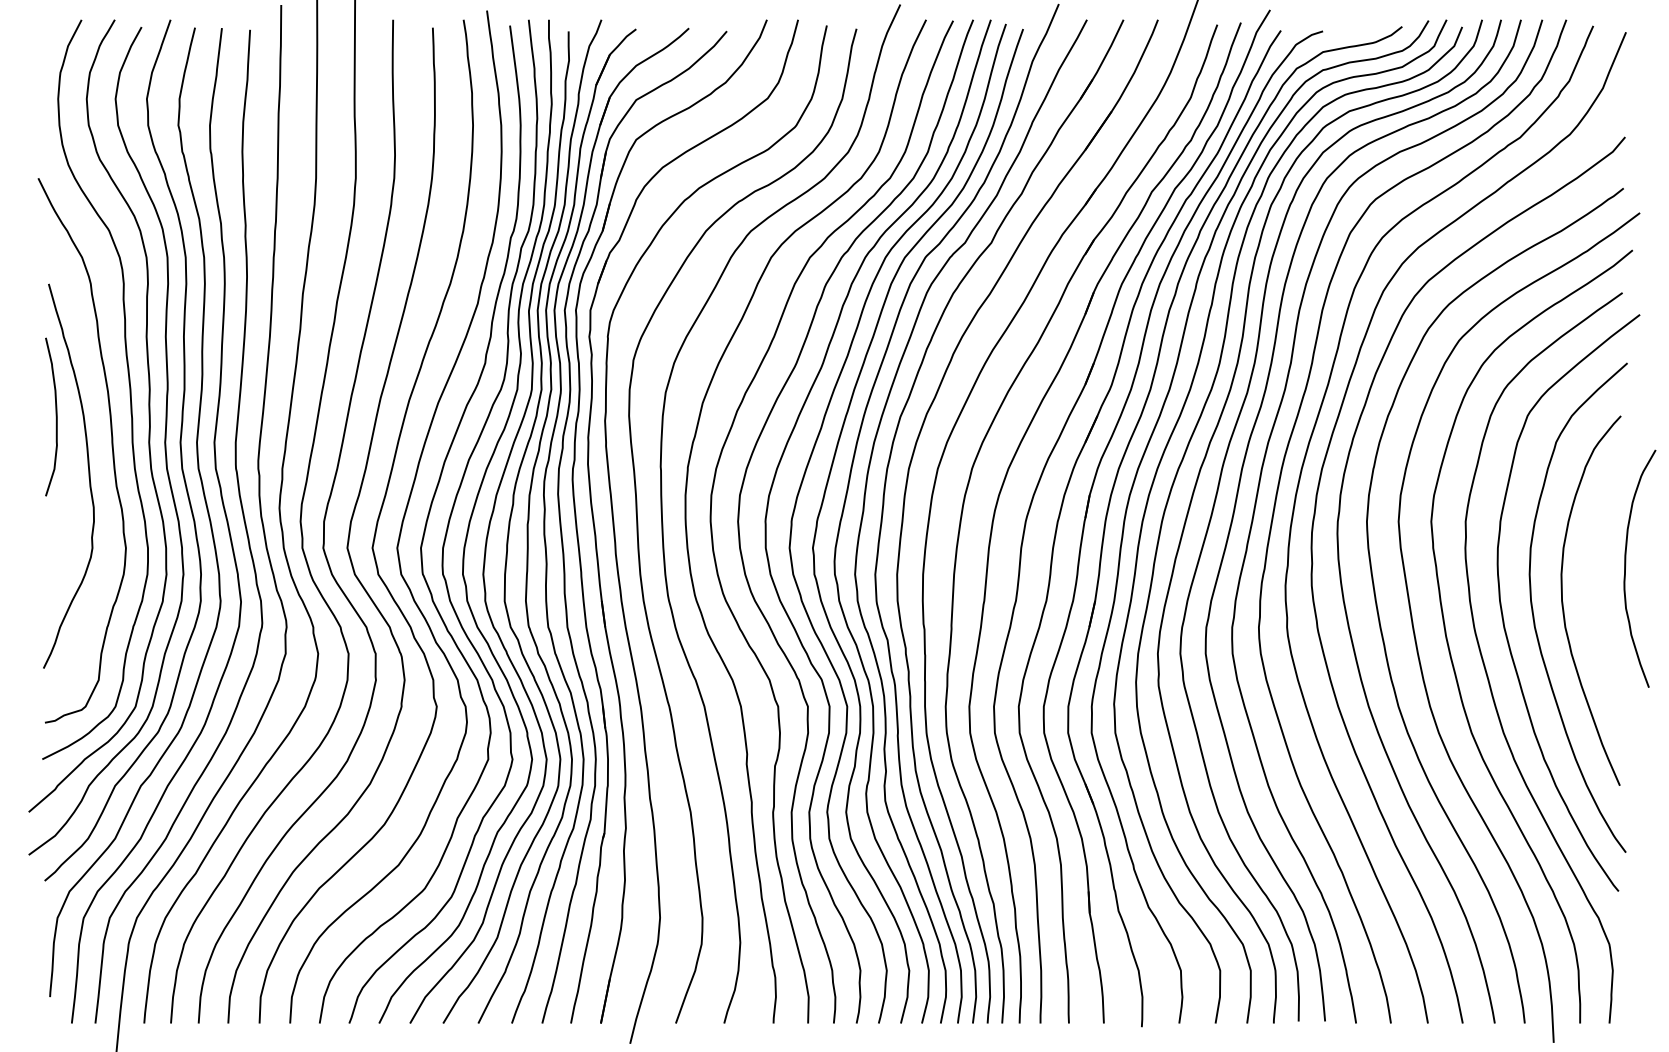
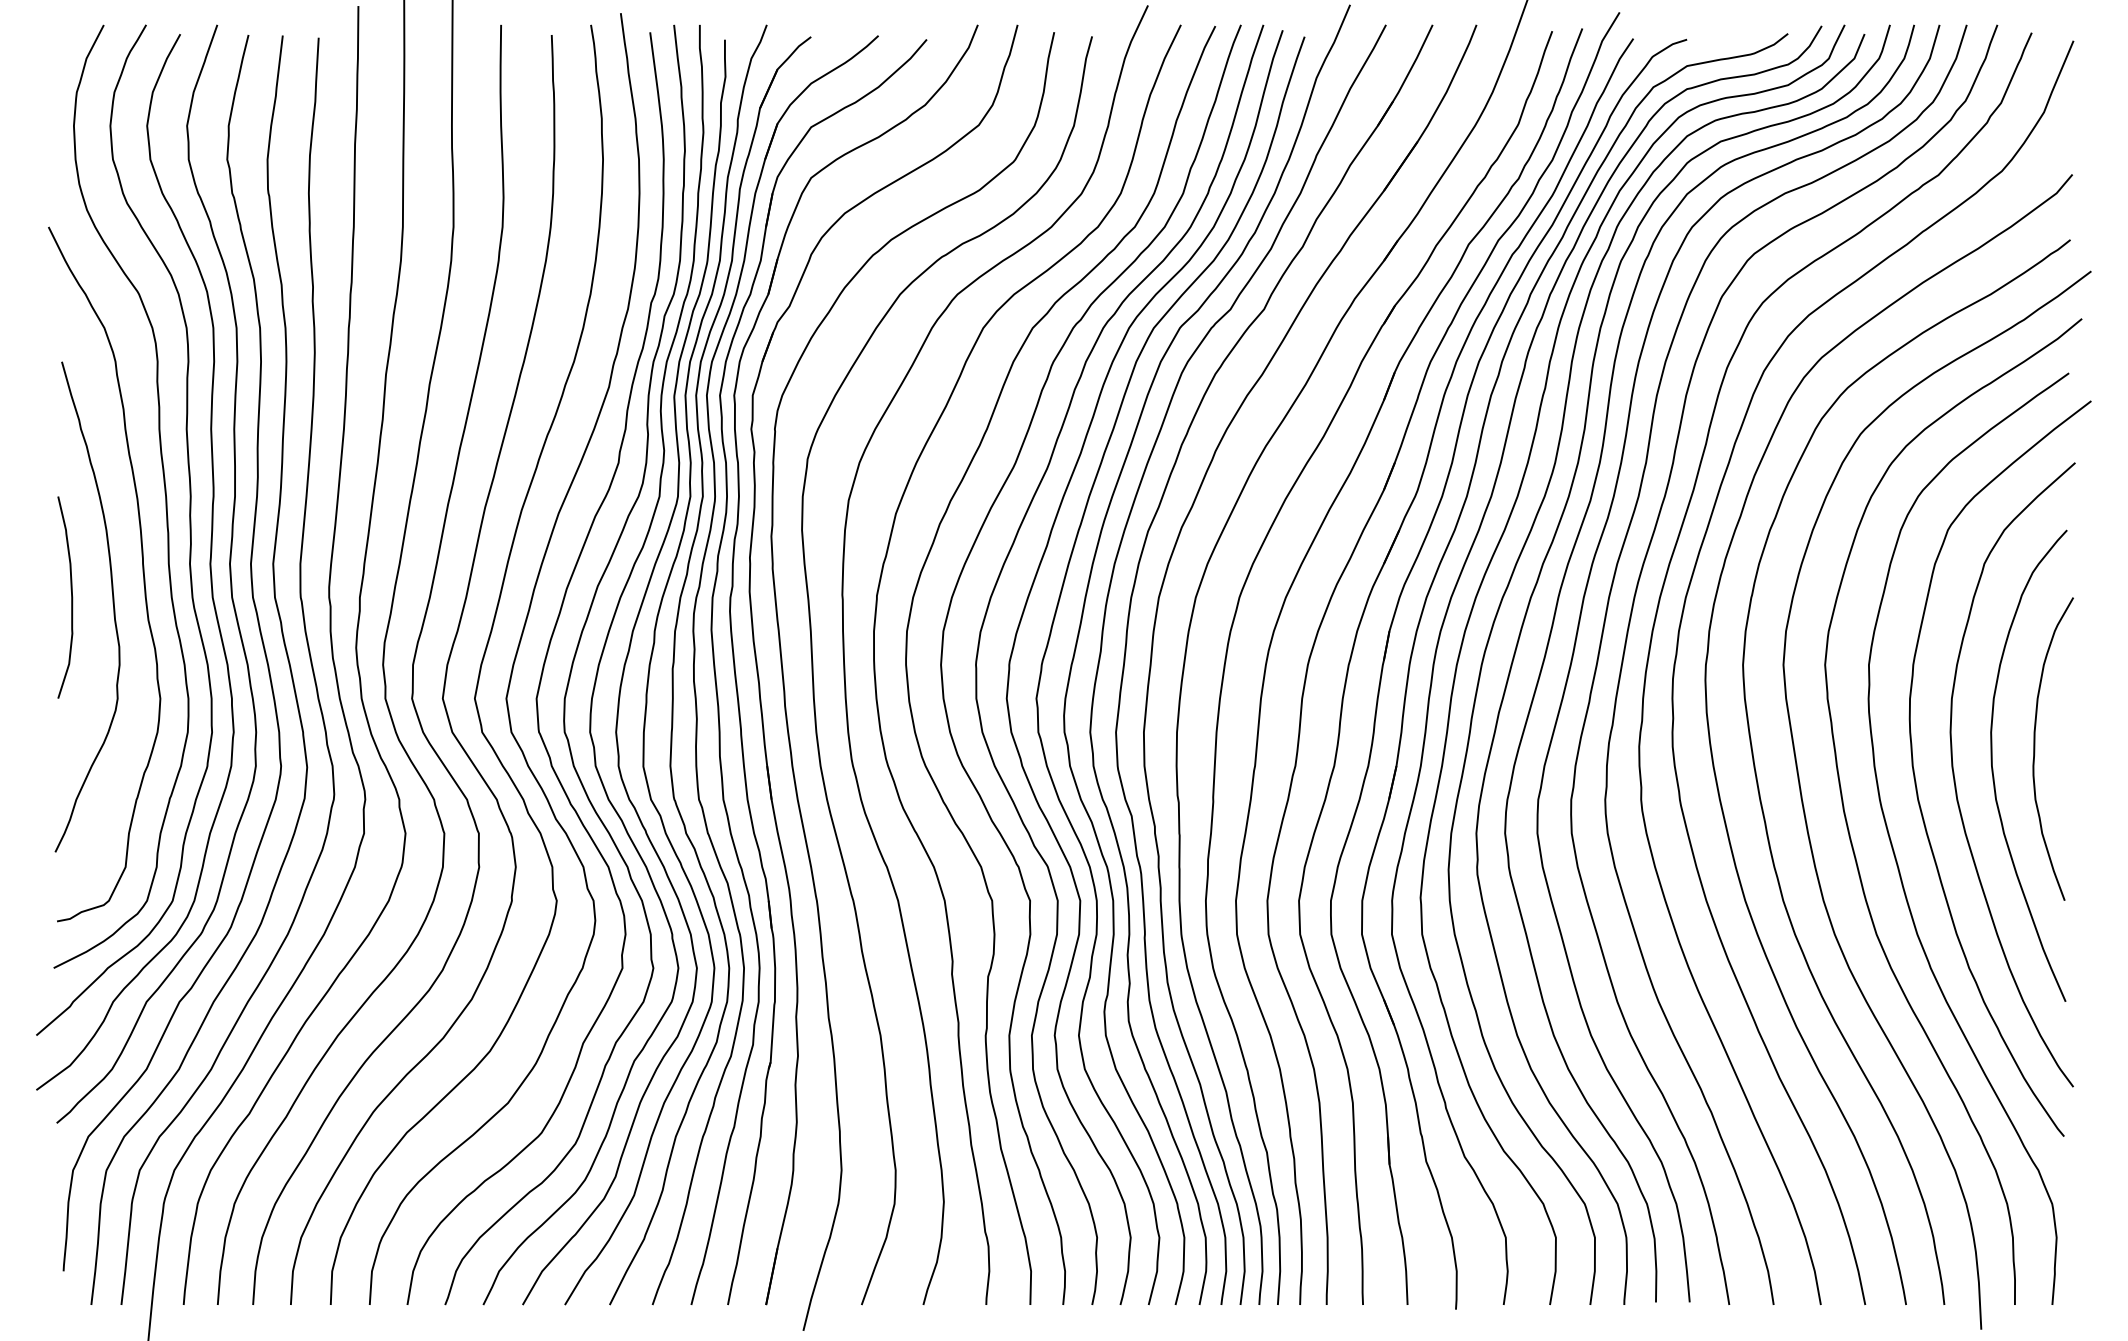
curve: (56, 417) -> (71, 597), moved
curve: (1626, 568) -> (2035, 748), moved

